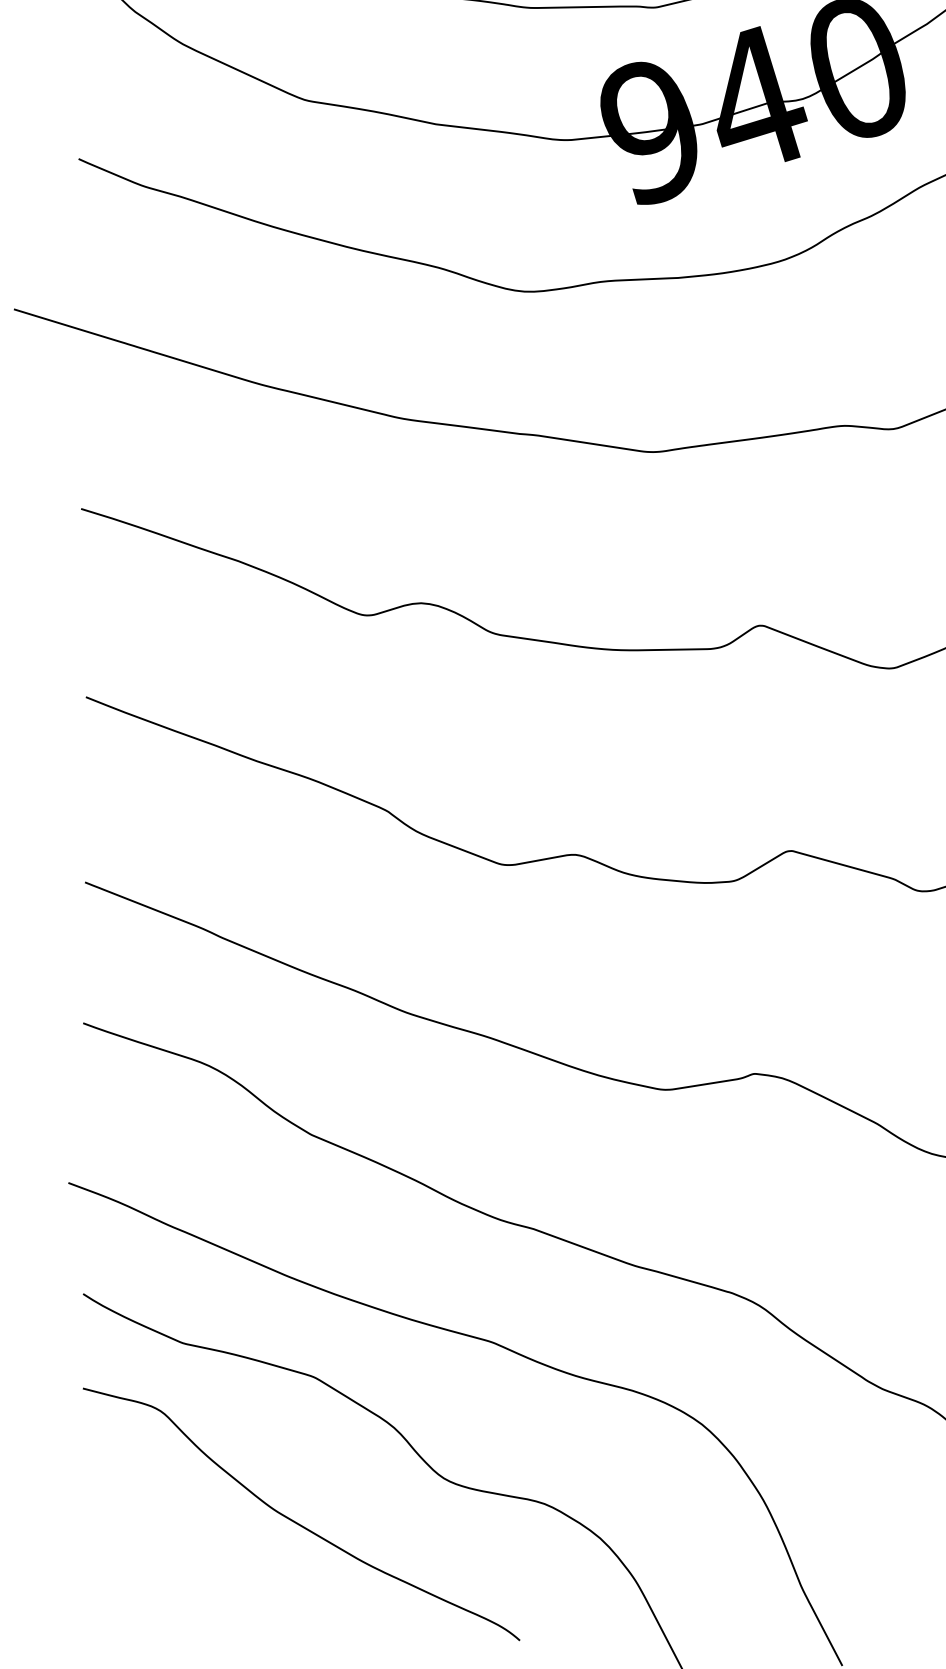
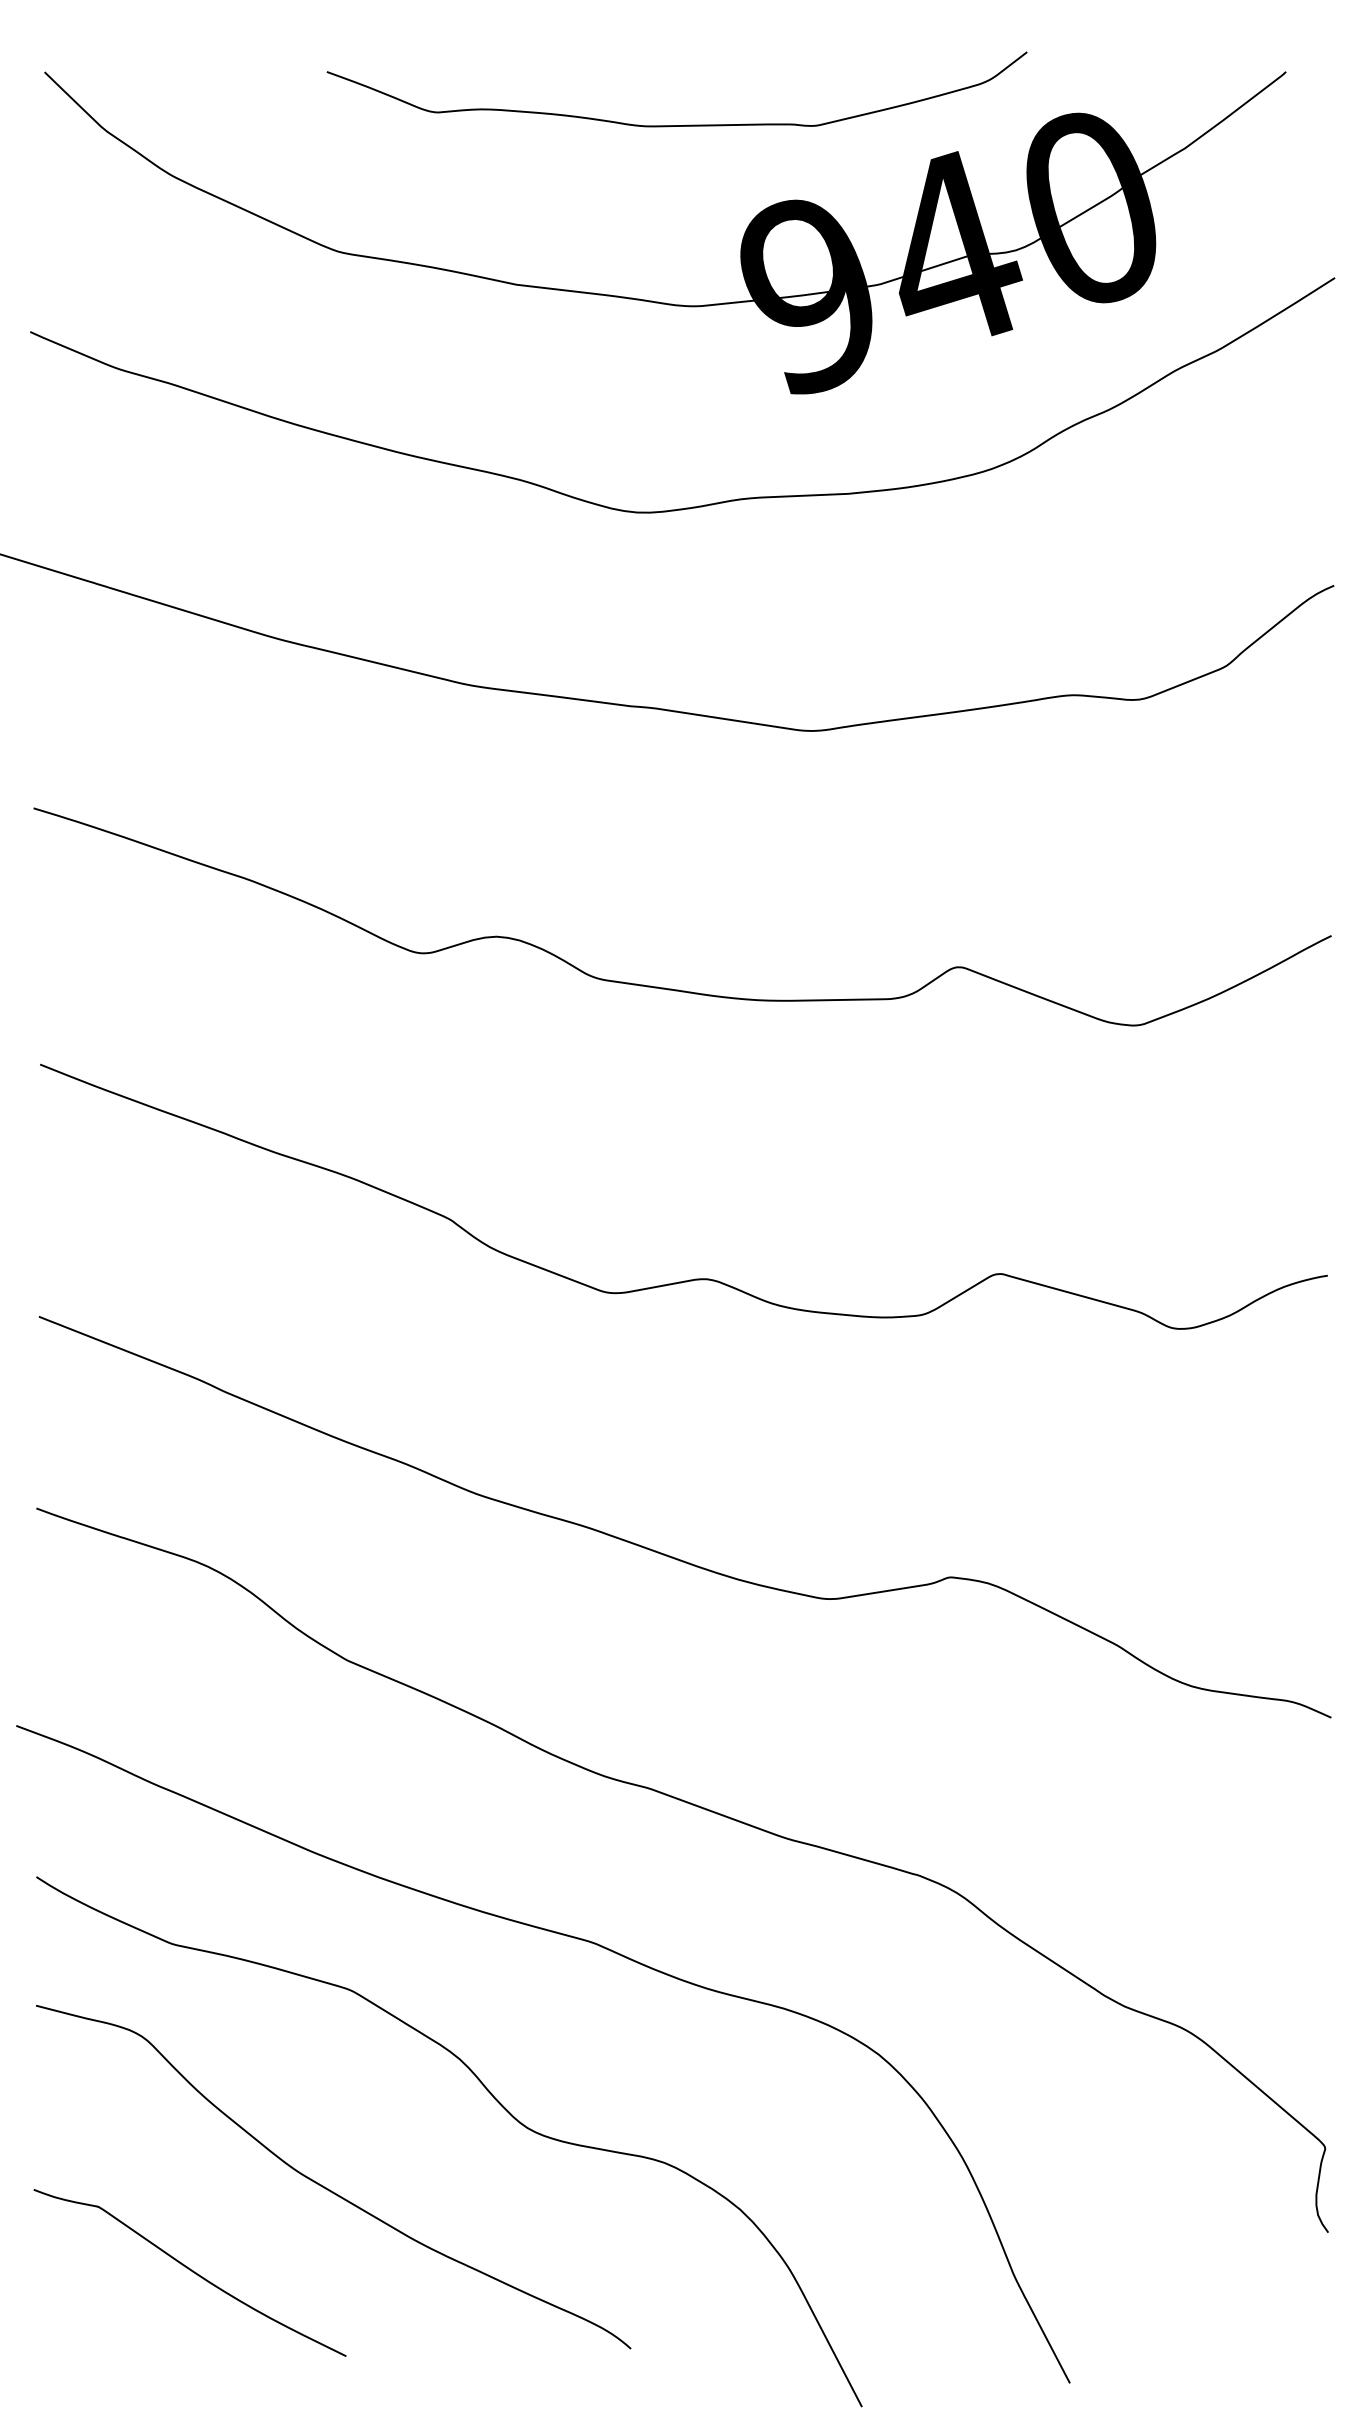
curve: (195, 1583) -> (189, 2270), added

